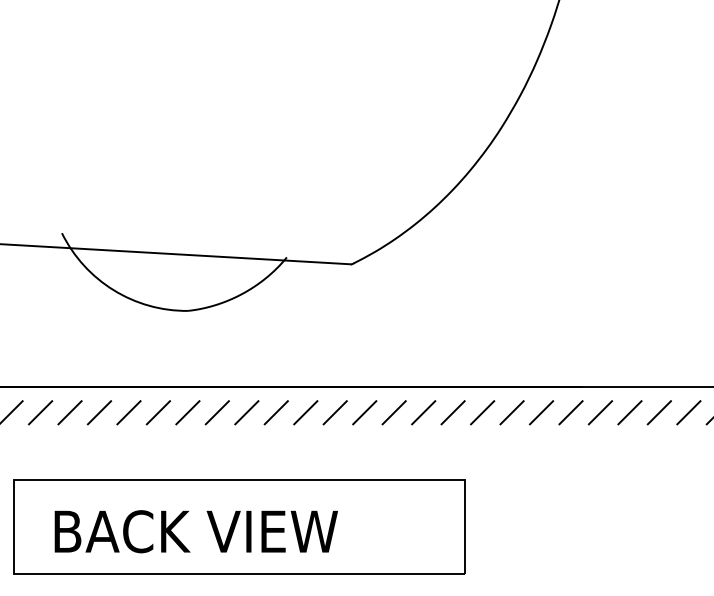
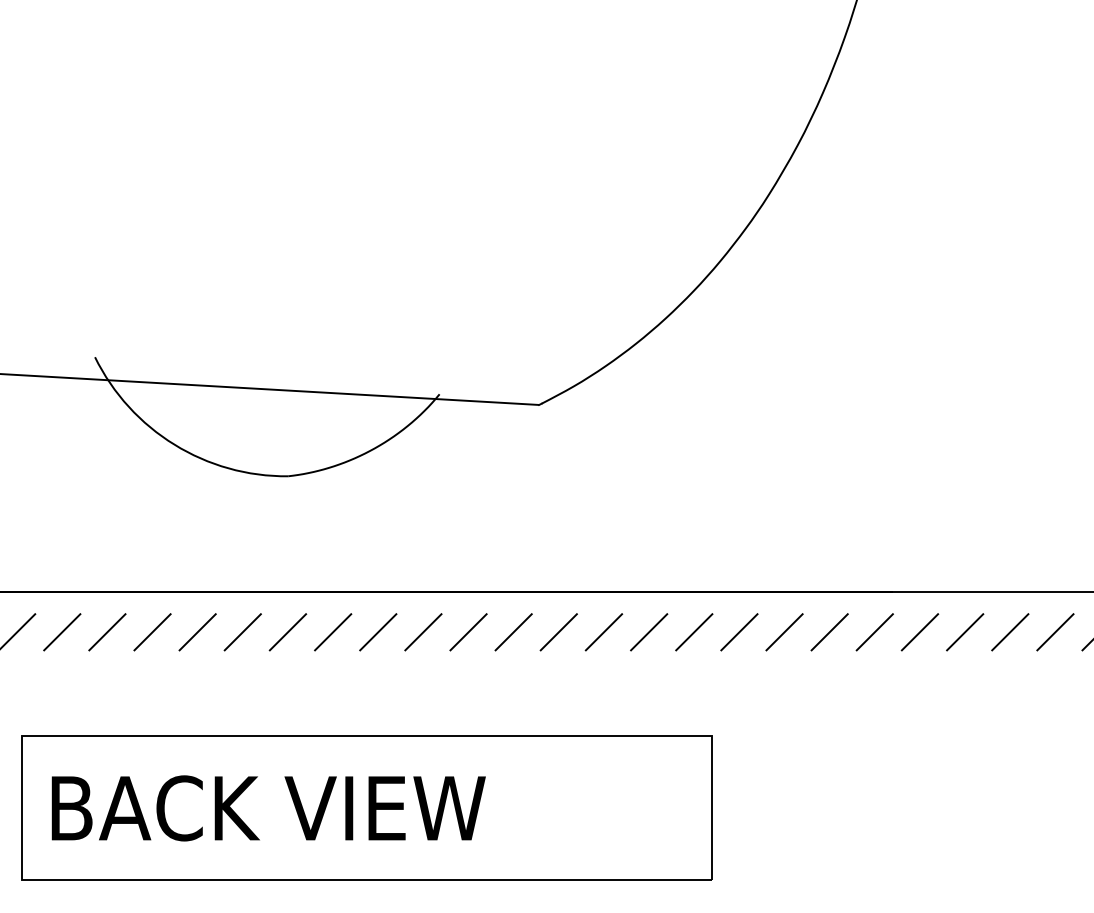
text: (195, 531) -> (267, 808), moved

